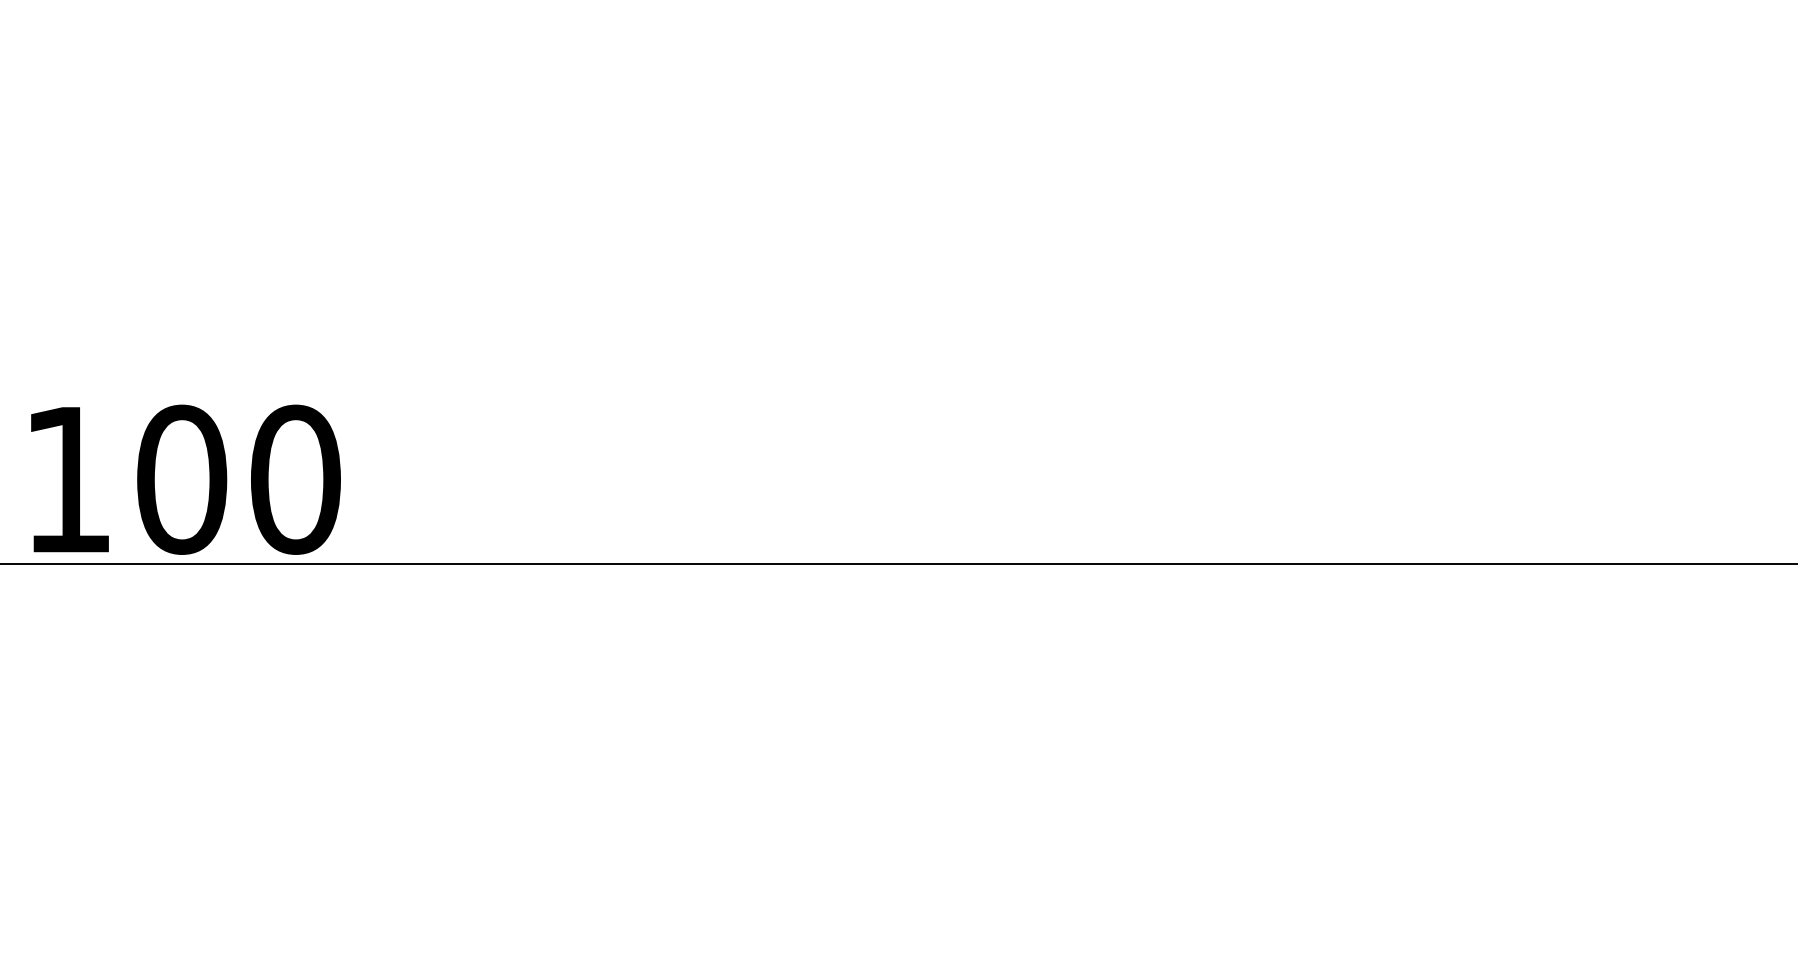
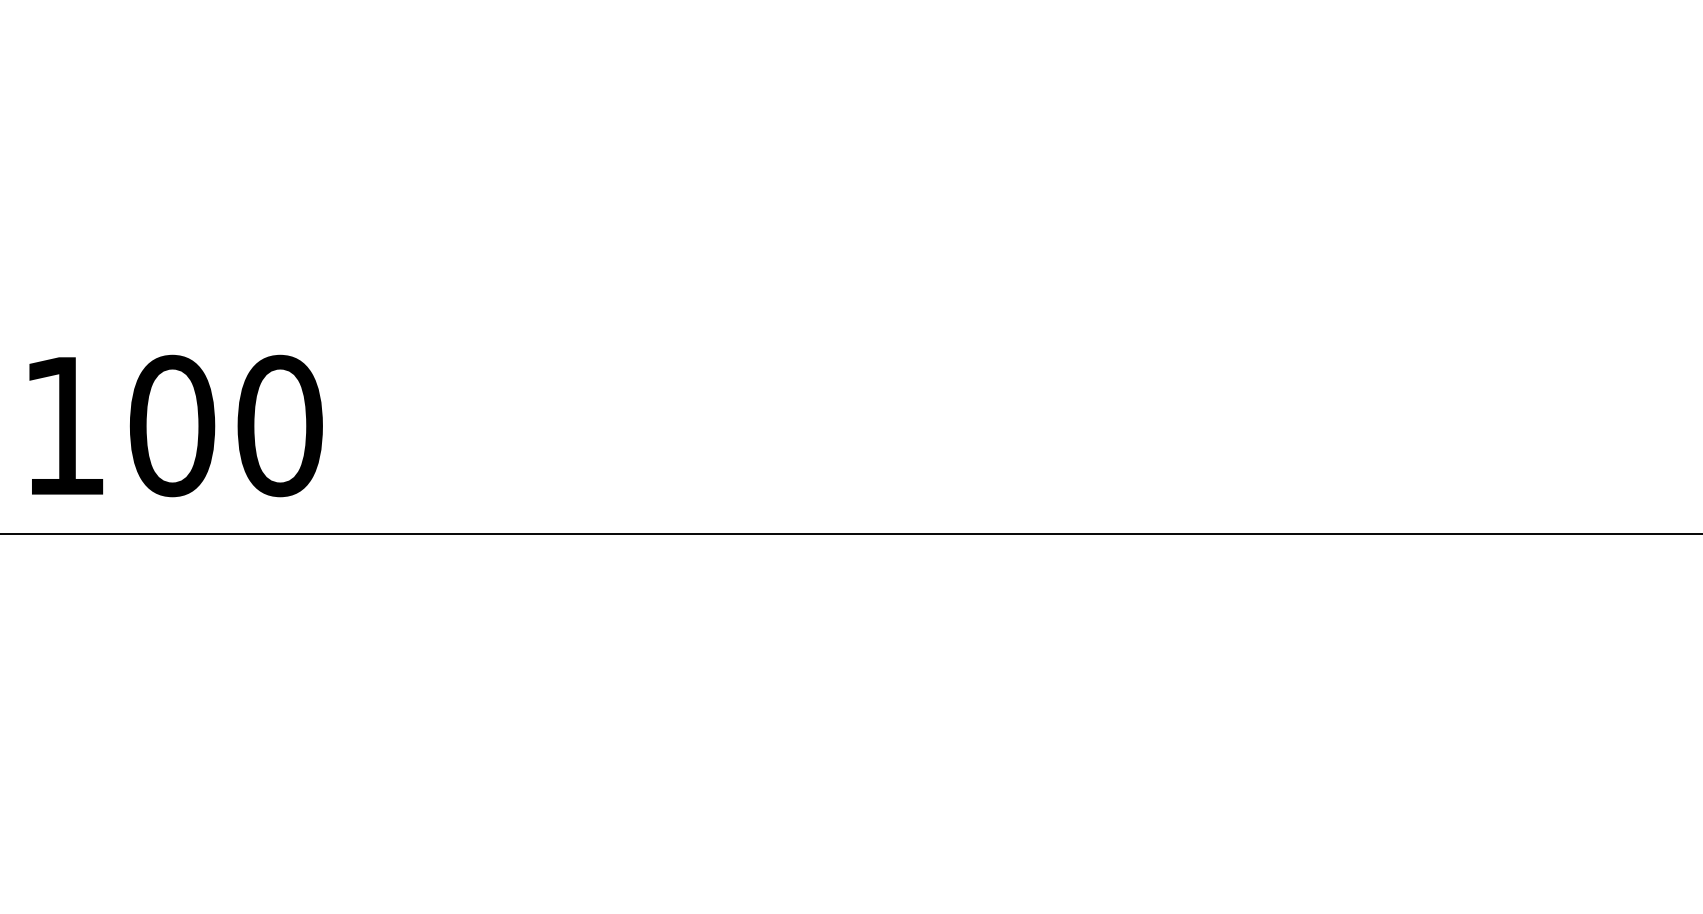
text: (185, 479) -> (175, 425), moved

